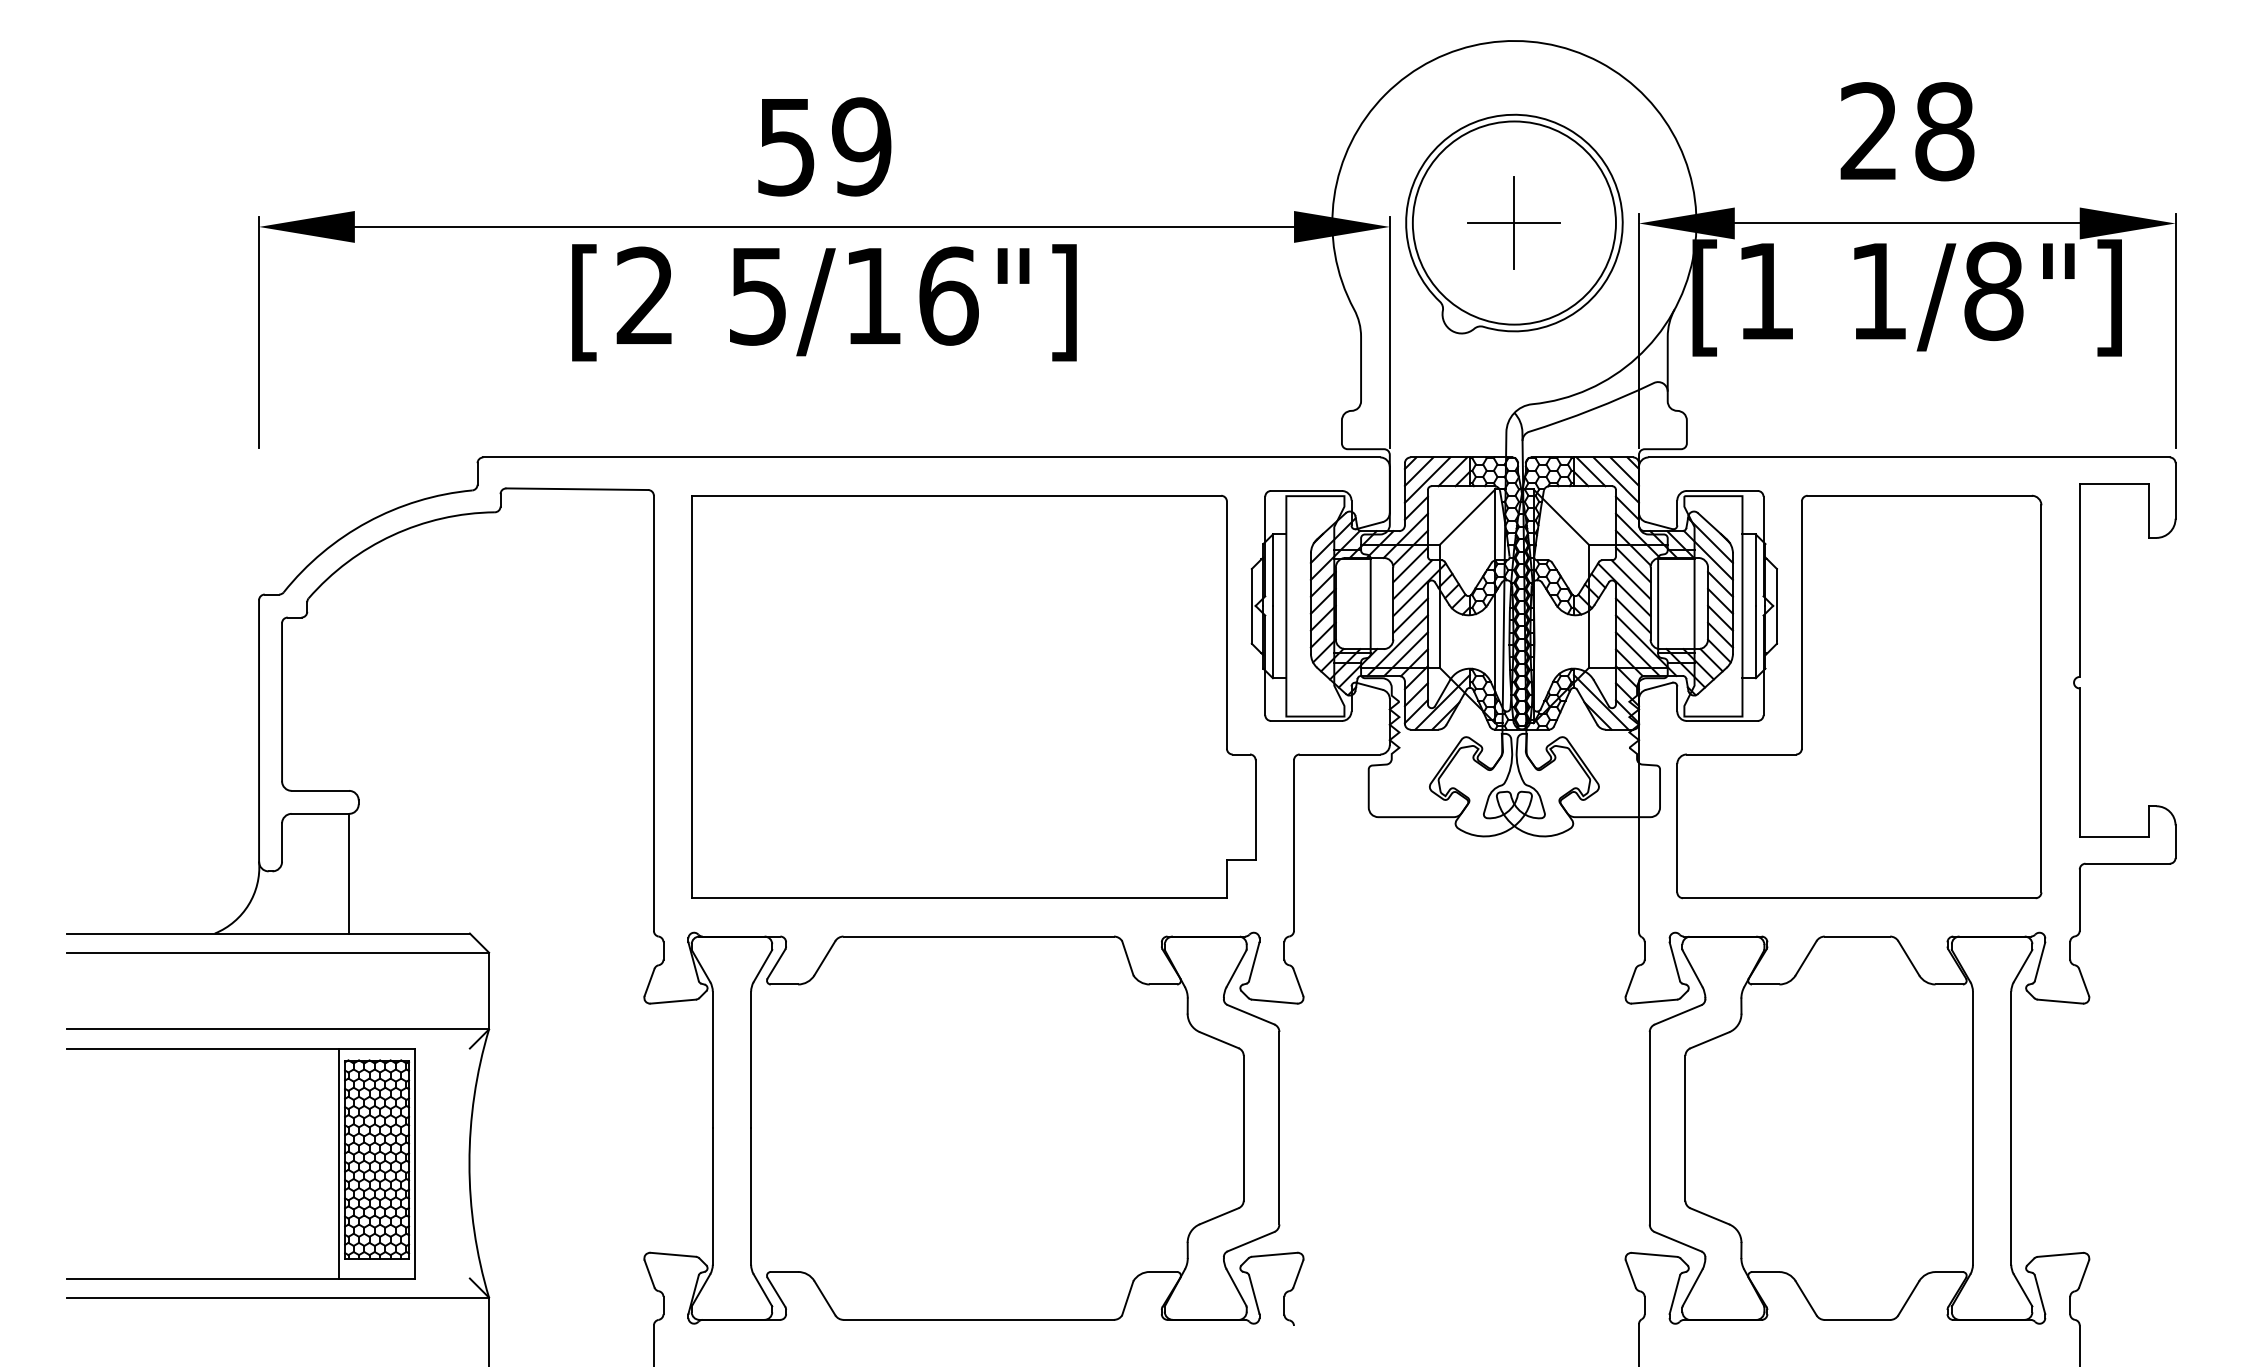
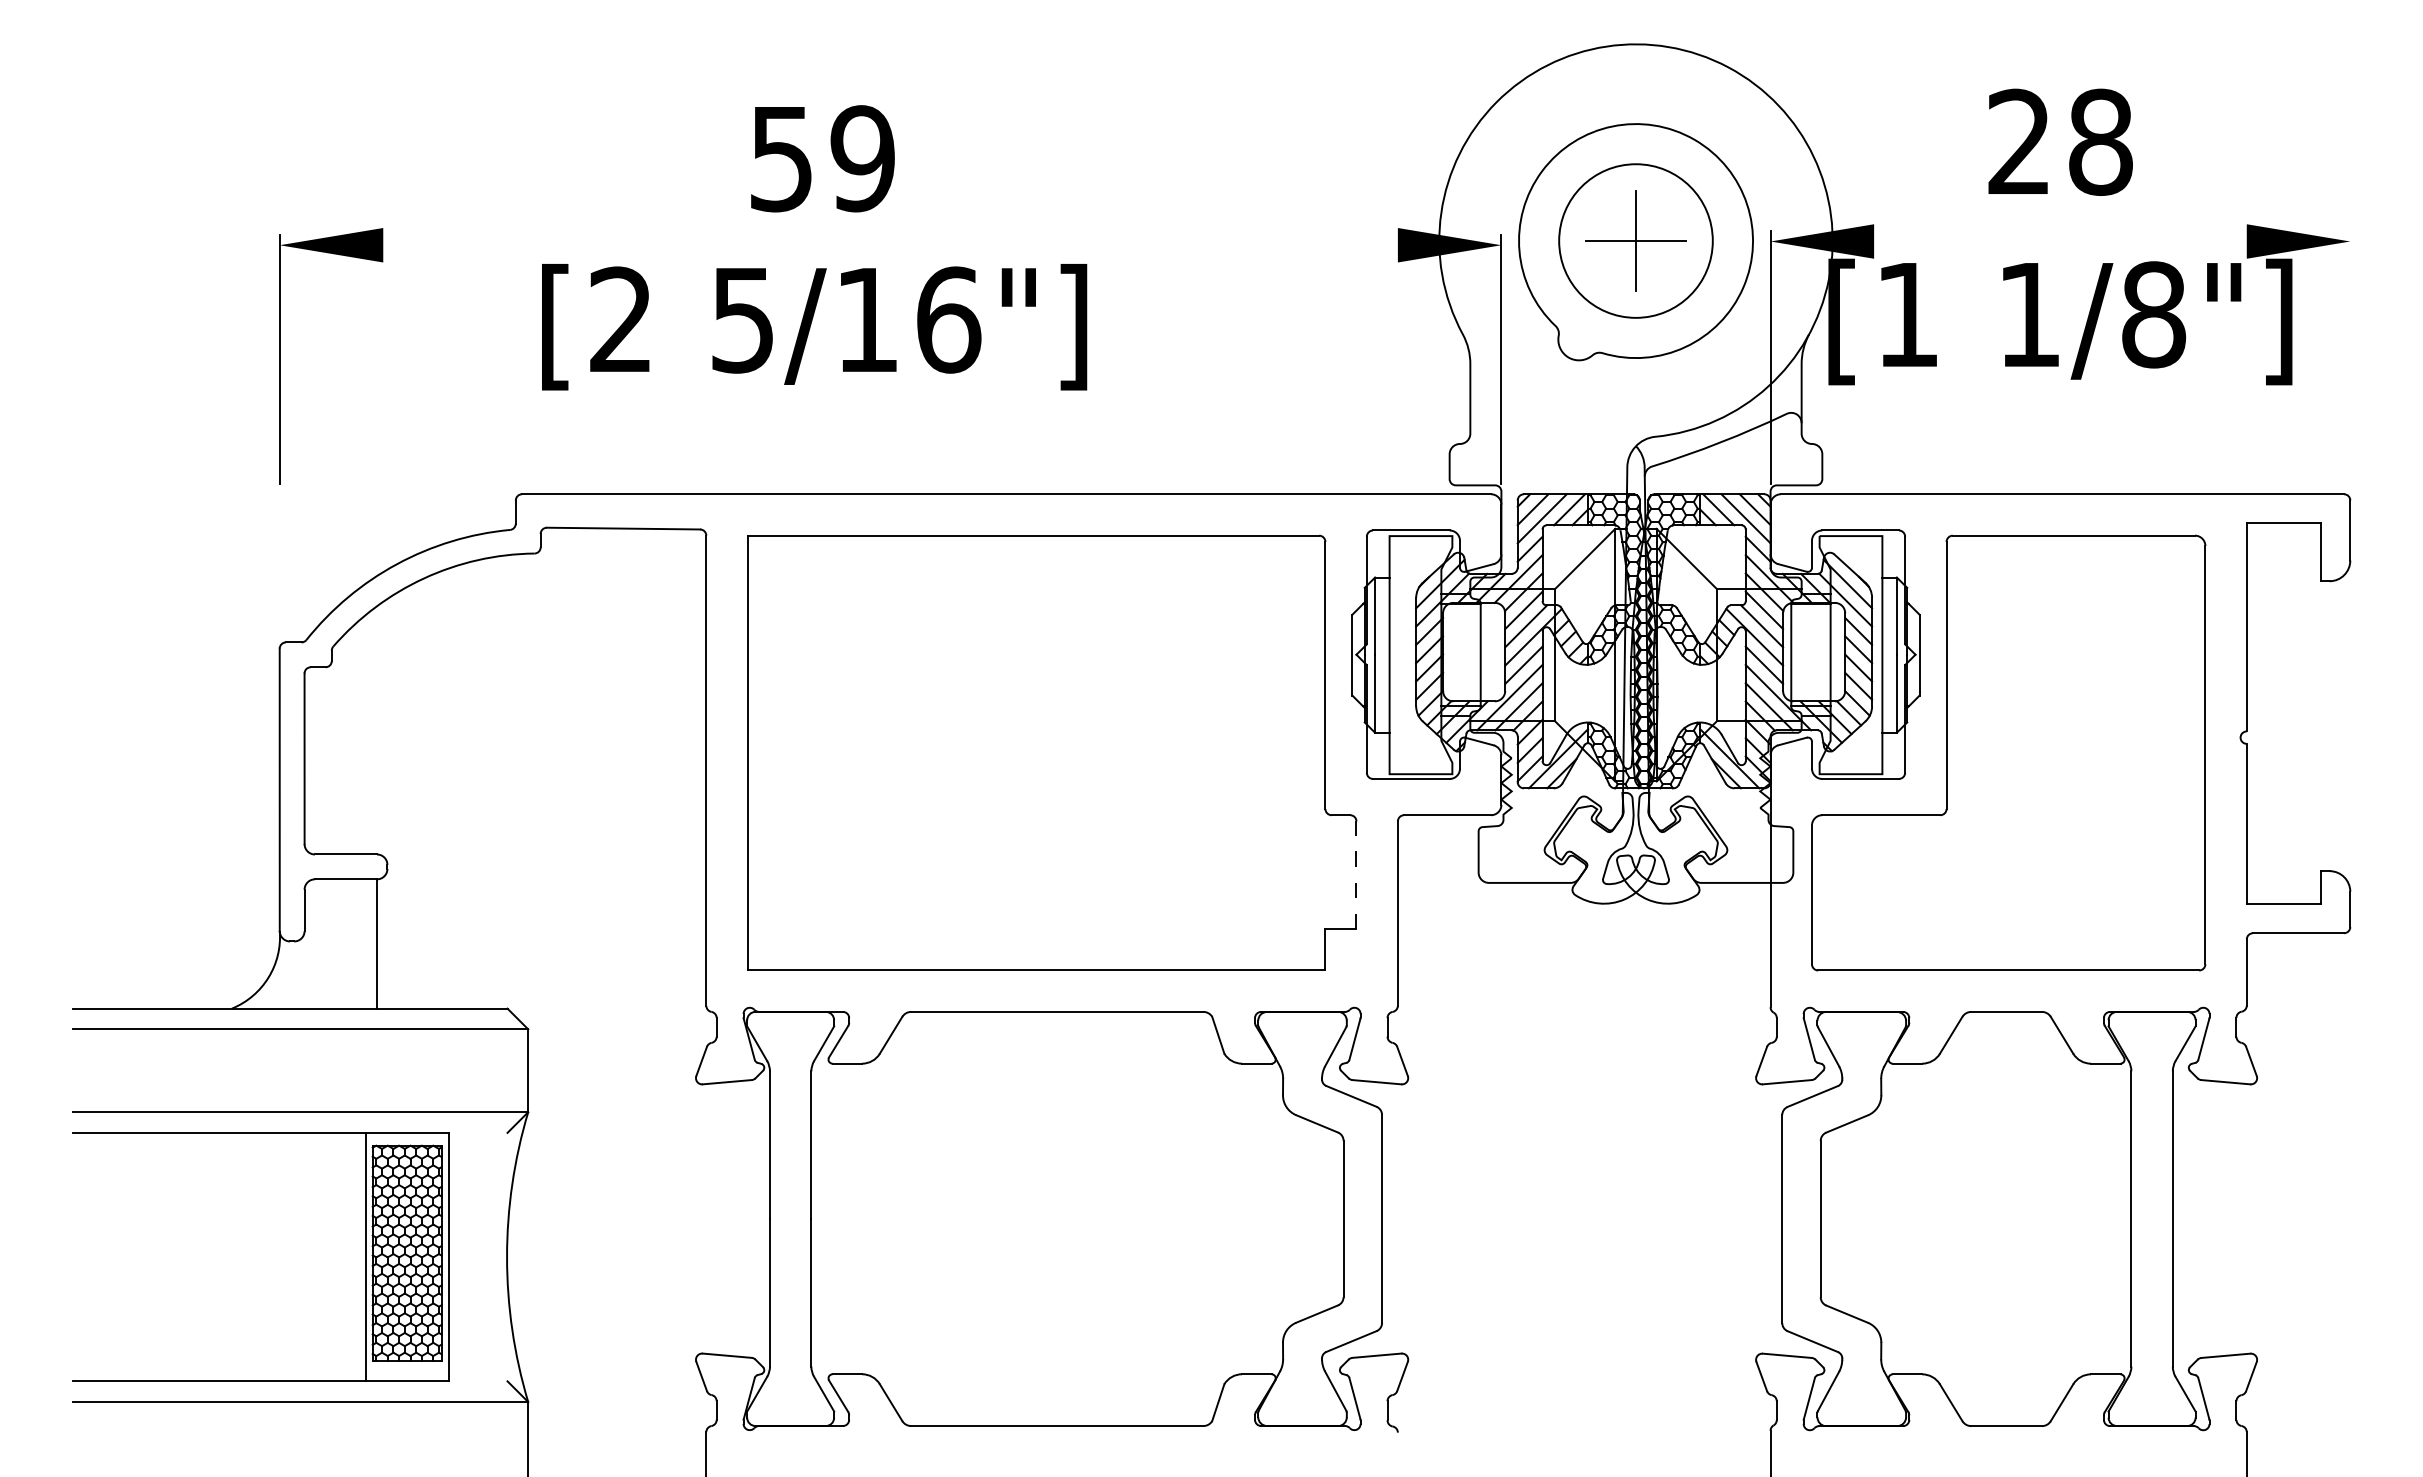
text: (824, 146) -> (822, 158), moved
circle: (1513, 222) -> (1635, 240), size x0.7
line: (1907, 223) -> (2060, 241), removed
line: (824, 227) -> (890, 245), removed
text: (824, 303) -> (814, 327), moved
line: (2175, 330) -> (2350, 357), removed
line: (1255, 810) -> (1356, 875), solid -> dashed

